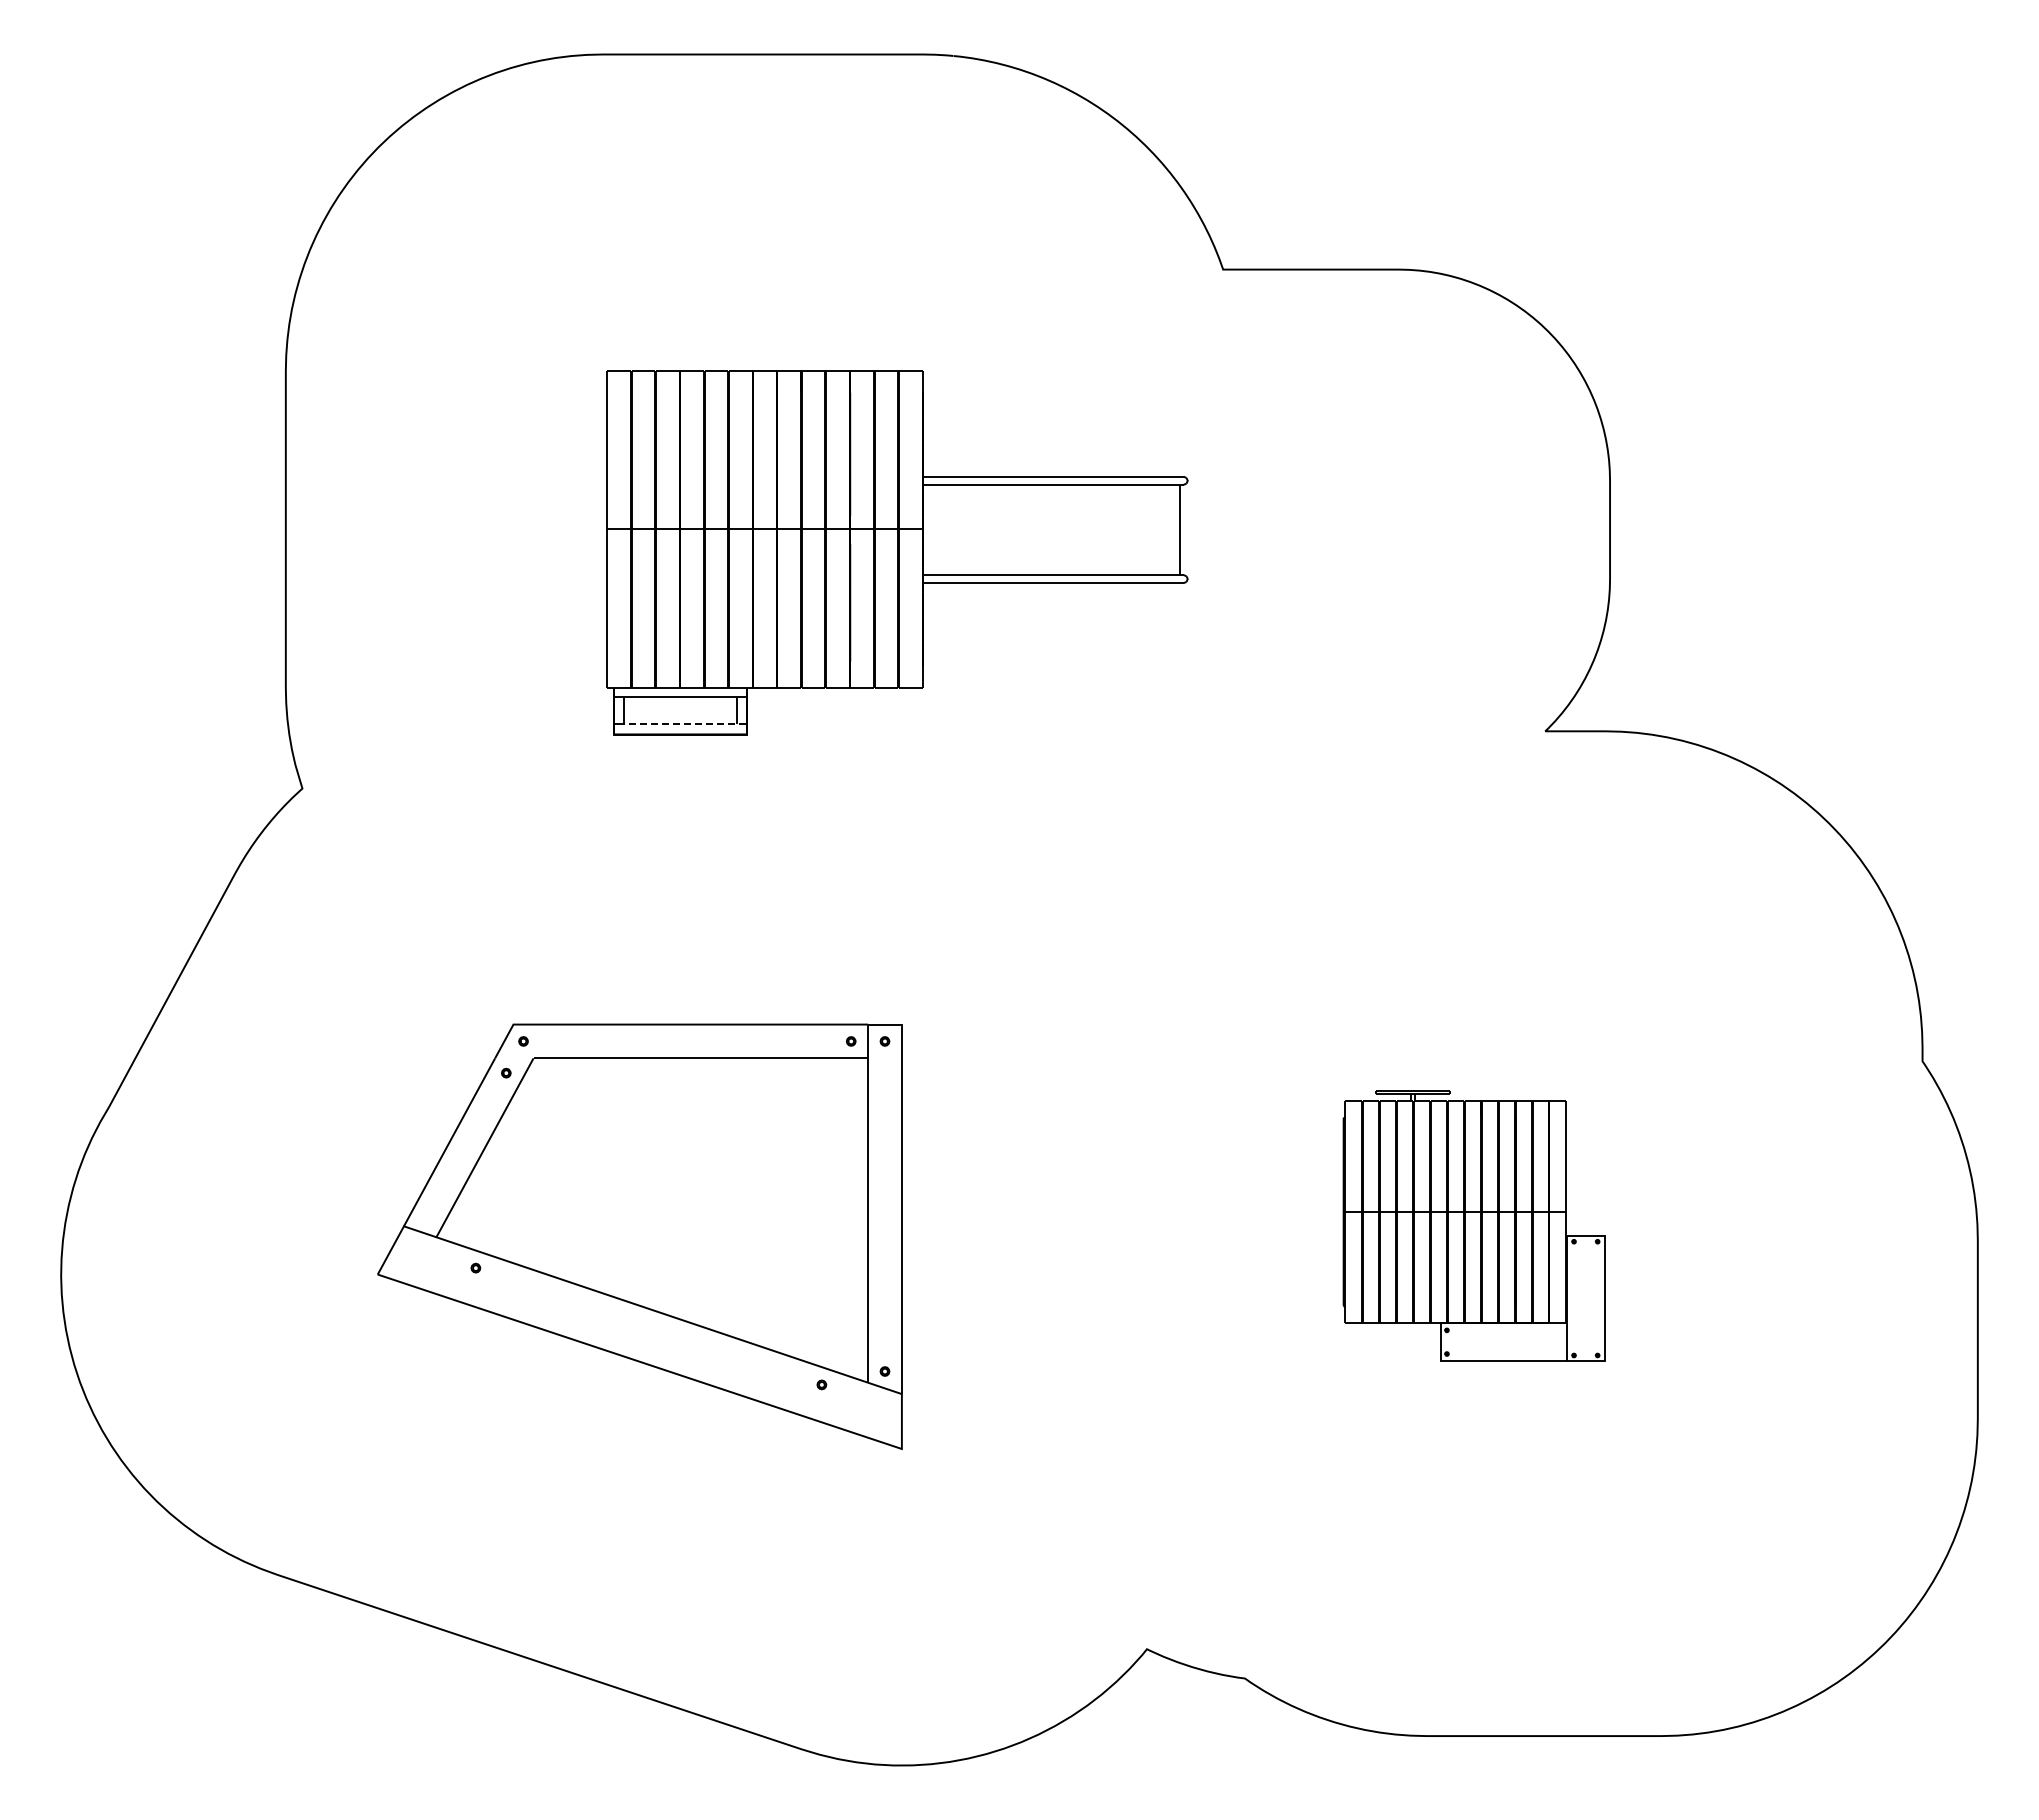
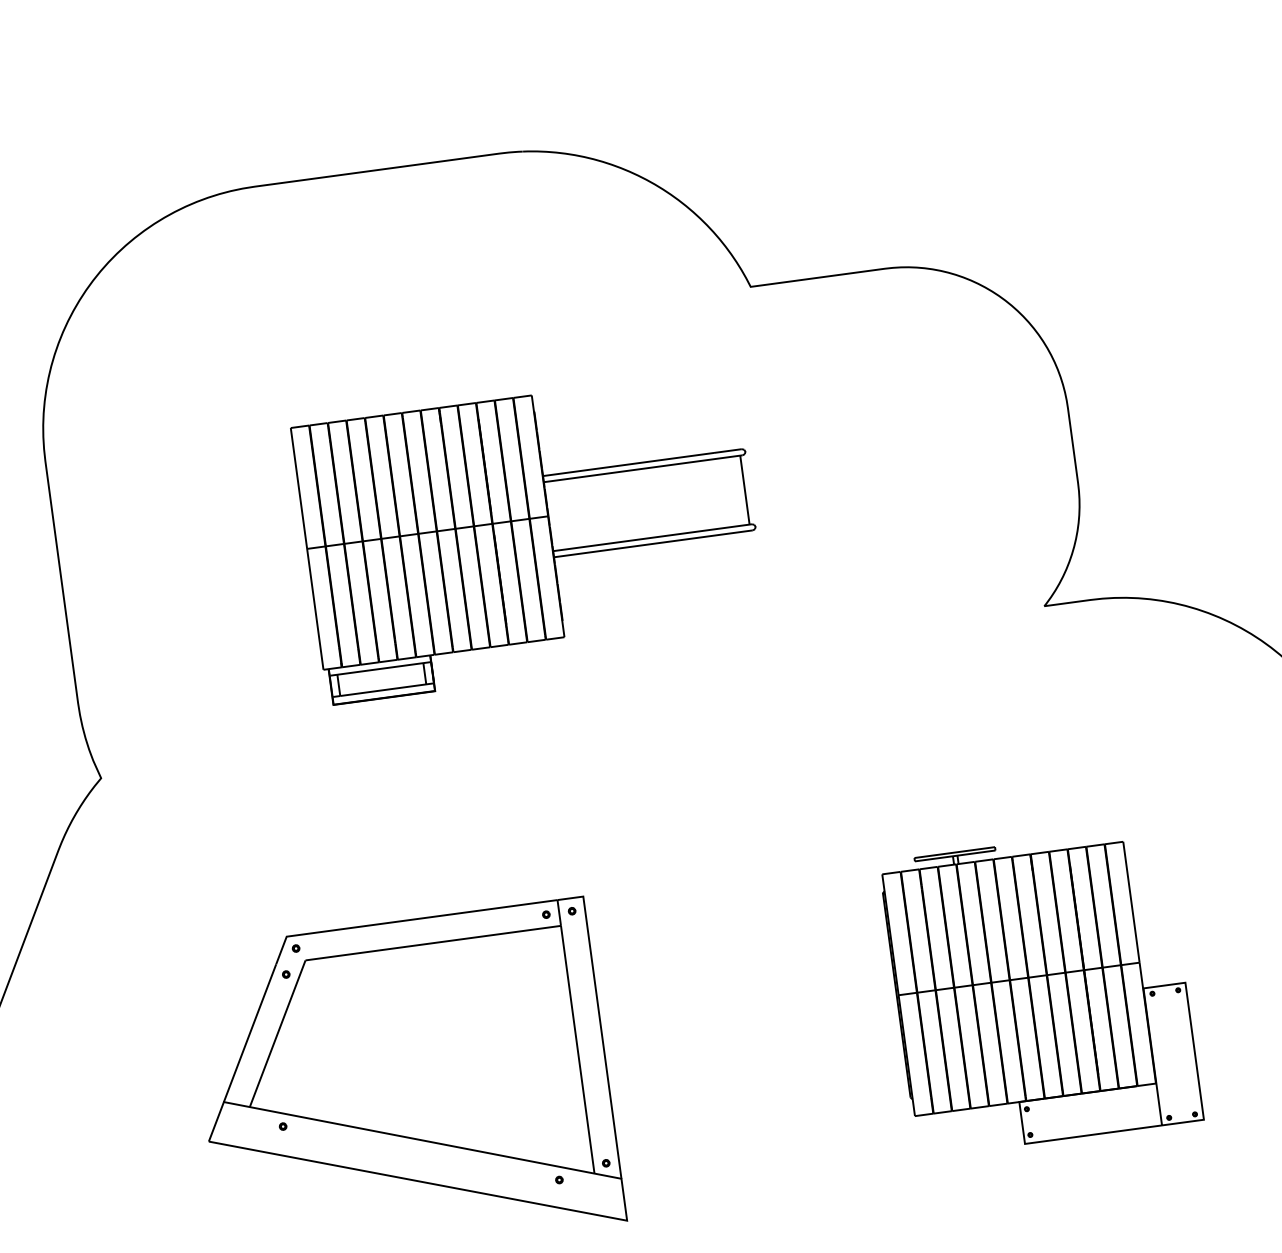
line: (685, 724) -> (387, 689), dashed -> solid
part: (1473, 1225) -> (1040, 991), size x1.43

